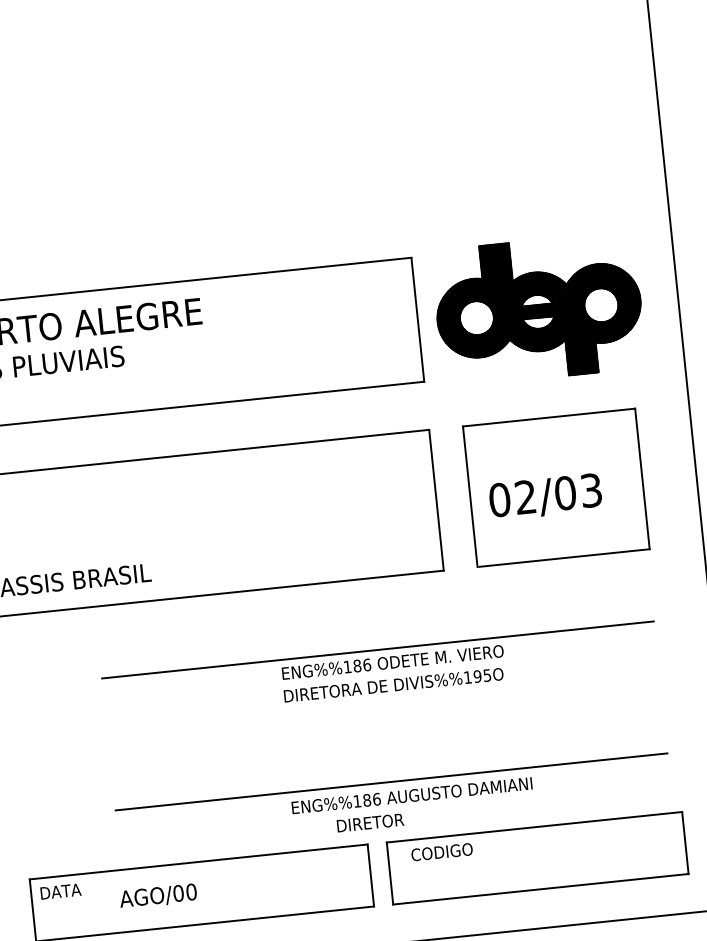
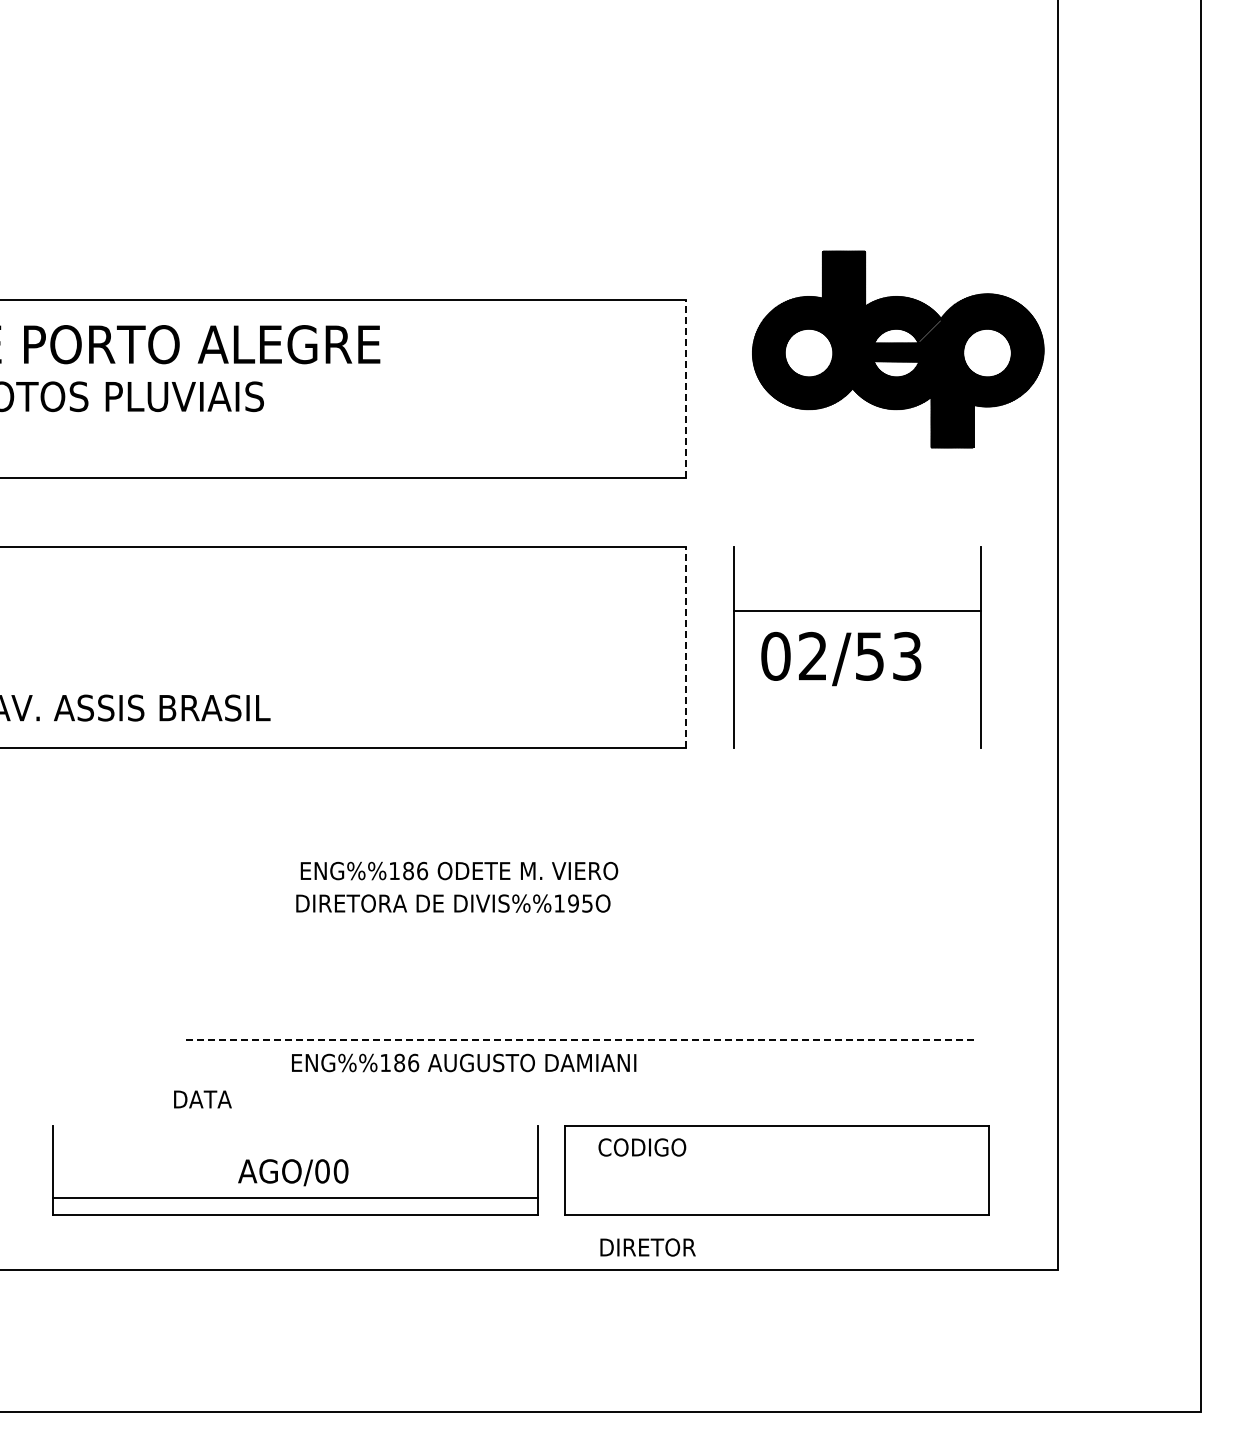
part: (539, 309) -> (898, 349), moved
line: (418, 319) -> (686, 388), solid -> dashed
line: (548, 417) -> (857, 610), moved
text: (565, 492) -> (869, 655), 02/03 -> 02/53
line: (436, 500) -> (686, 647), solid -> dashed
line: (564, 558) -> (859, 748), removed
line: (377, 650) -> (580, 851), removed
text: (392, 661) -> (459, 870), moved
text: (393, 685) -> (453, 903), moved
line: (391, 781) -> (581, 1040), solid -> dashed
text: (412, 795) -> (464, 1062), moved
text: (370, 822) -> (647, 1247), moved
line: (198, 861) -> (295, 1197), moved
text: (60, 891) -> (202, 1099), moved
text: (158, 896) -> (293, 1172), moved

